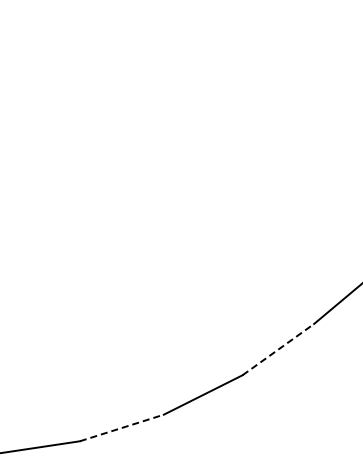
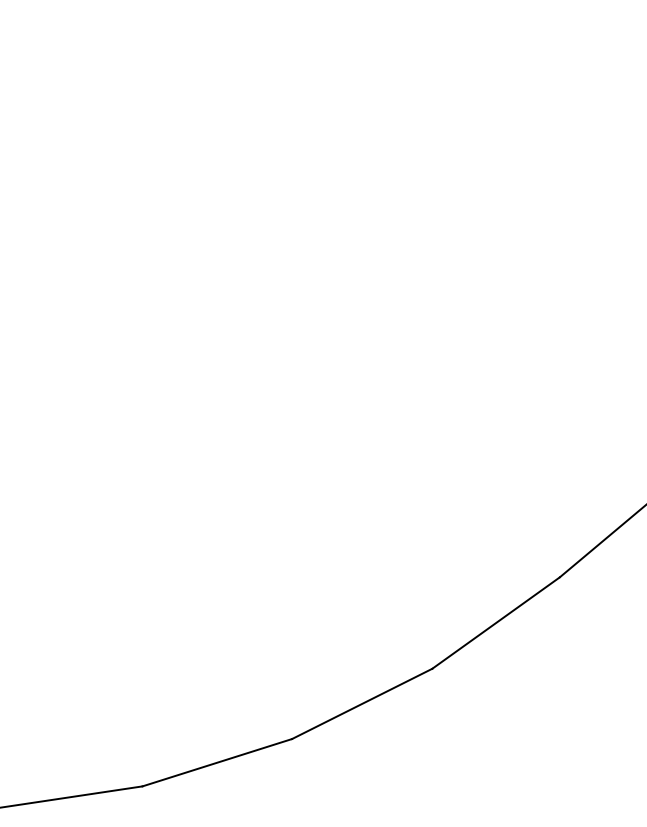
line: (278, 349) -> (496, 622), dashed -> solid
line: (122, 427) -> (218, 761), dashed -> solid

